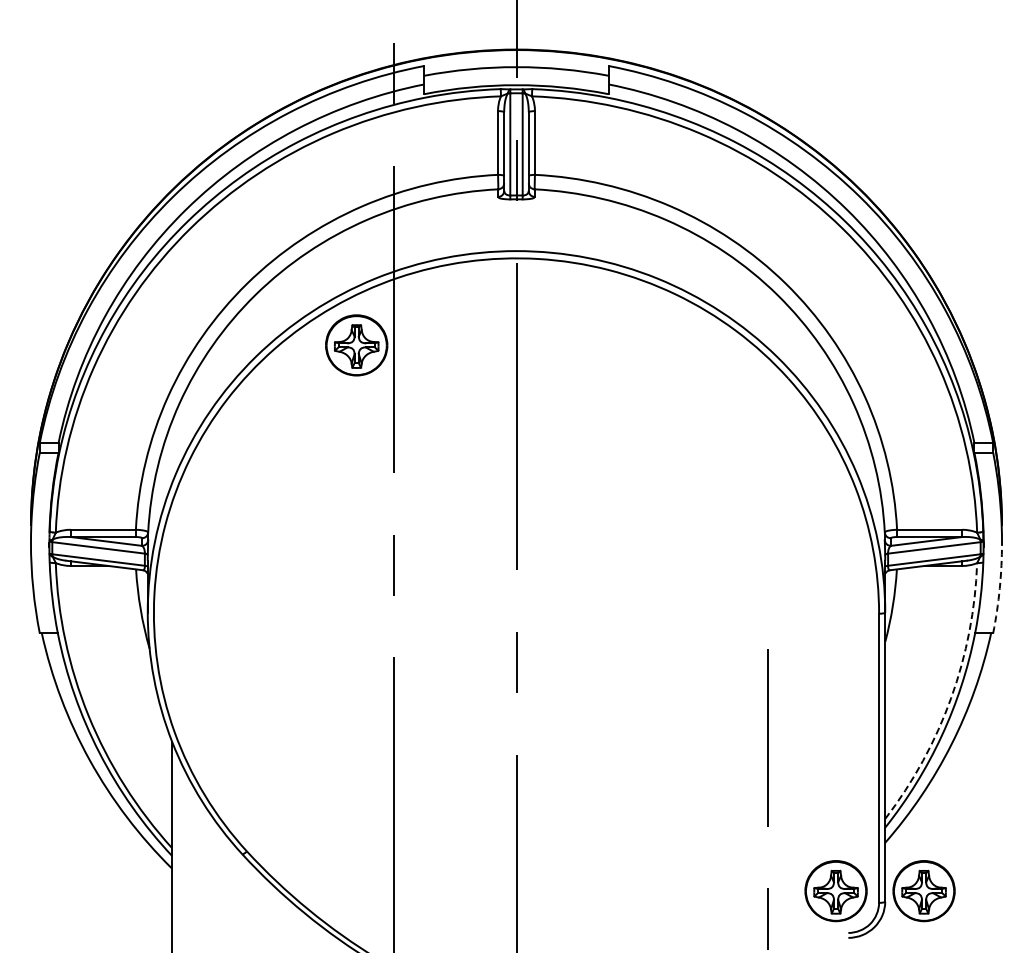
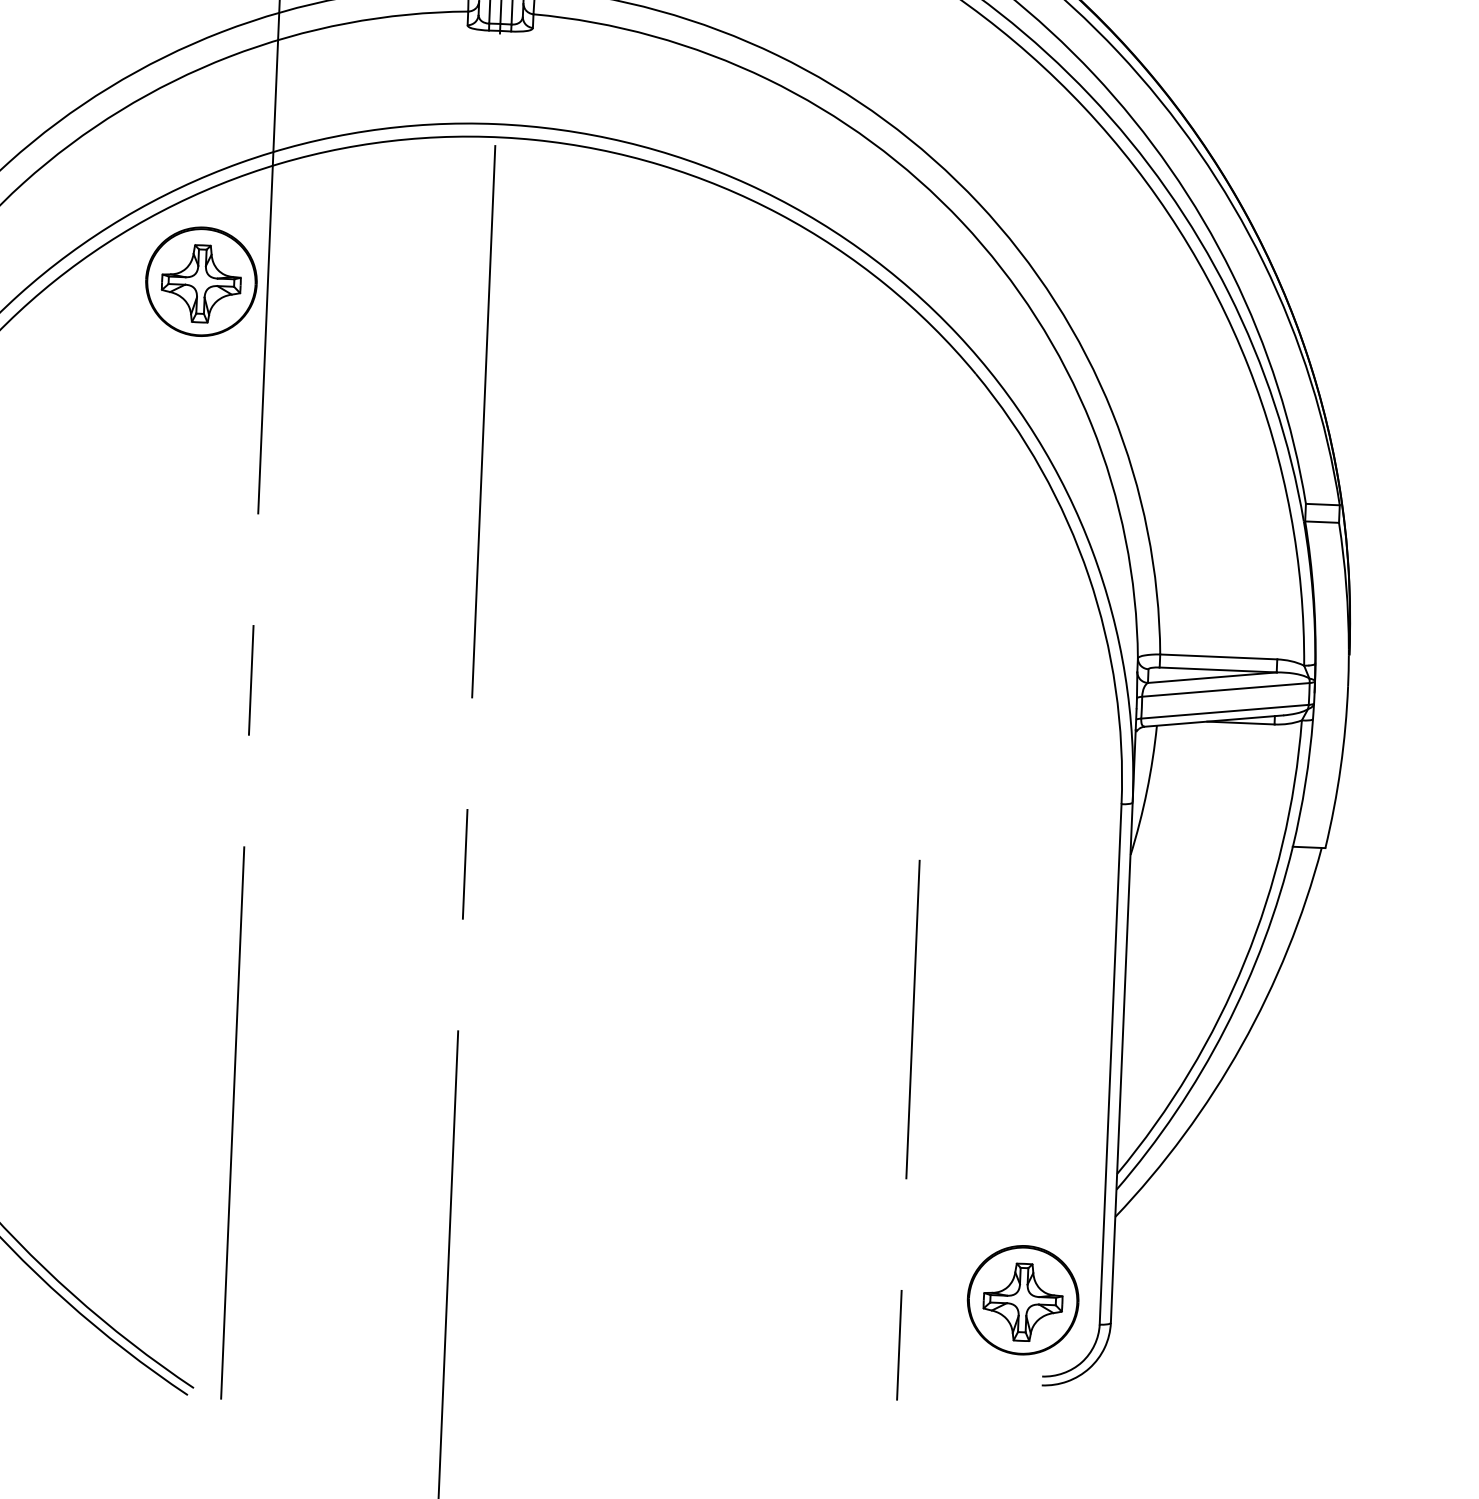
arc: (999, 588) -> (1340, 767), dashed -> solid
arc: (951, 698) -> (1245, 962), dashed -> solid
part: (923, 891) -> (1180, 1307), removed

